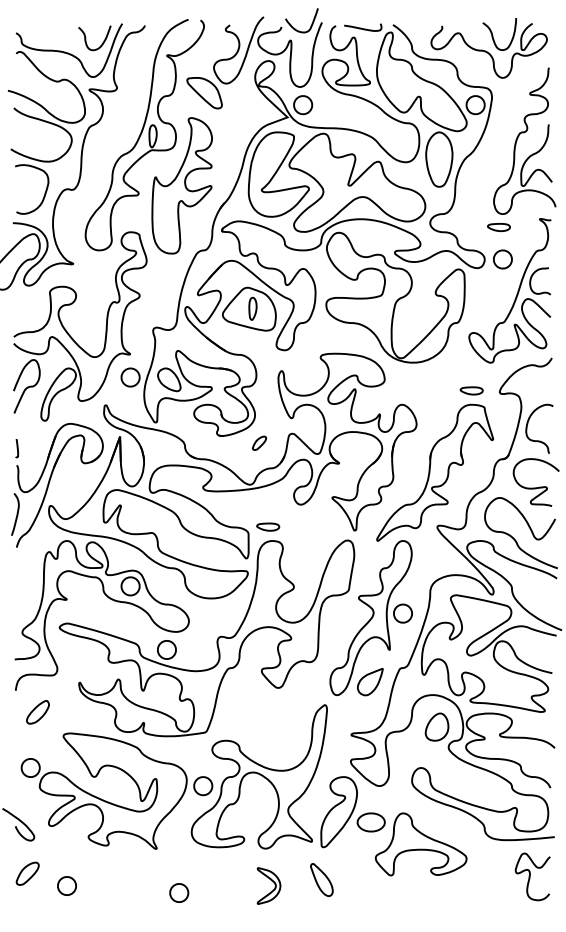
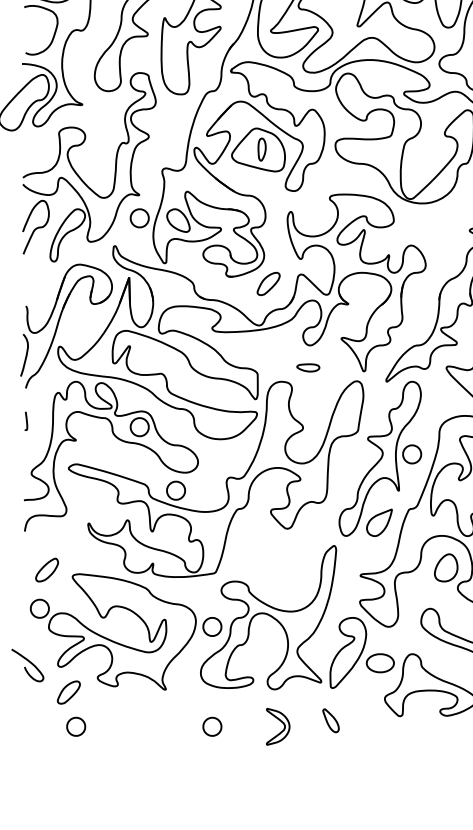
part: (259, 443) -> (268, 284), size x1.67
curve: (16, 448) -> (25, 421), moved
part: (268, 526) -> (308, 367), moved
part: (37, 712) -> (46, 570), moved
part: (27, 873) -> (68, 692), moved
part: (321, 879) -> (330, 720), size x0.71
part: (179, 892) -> (212, 726), moved

